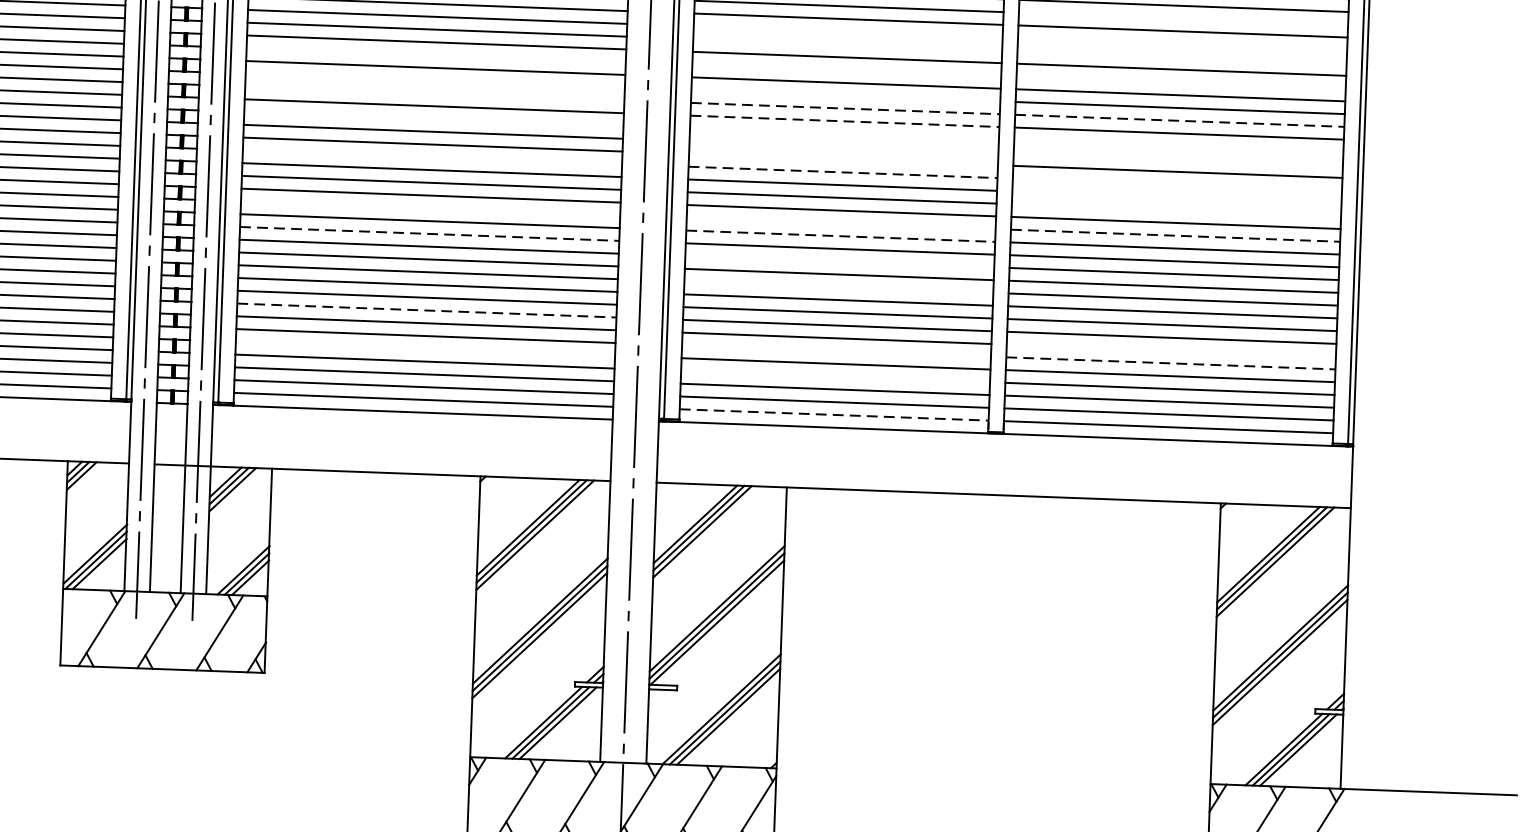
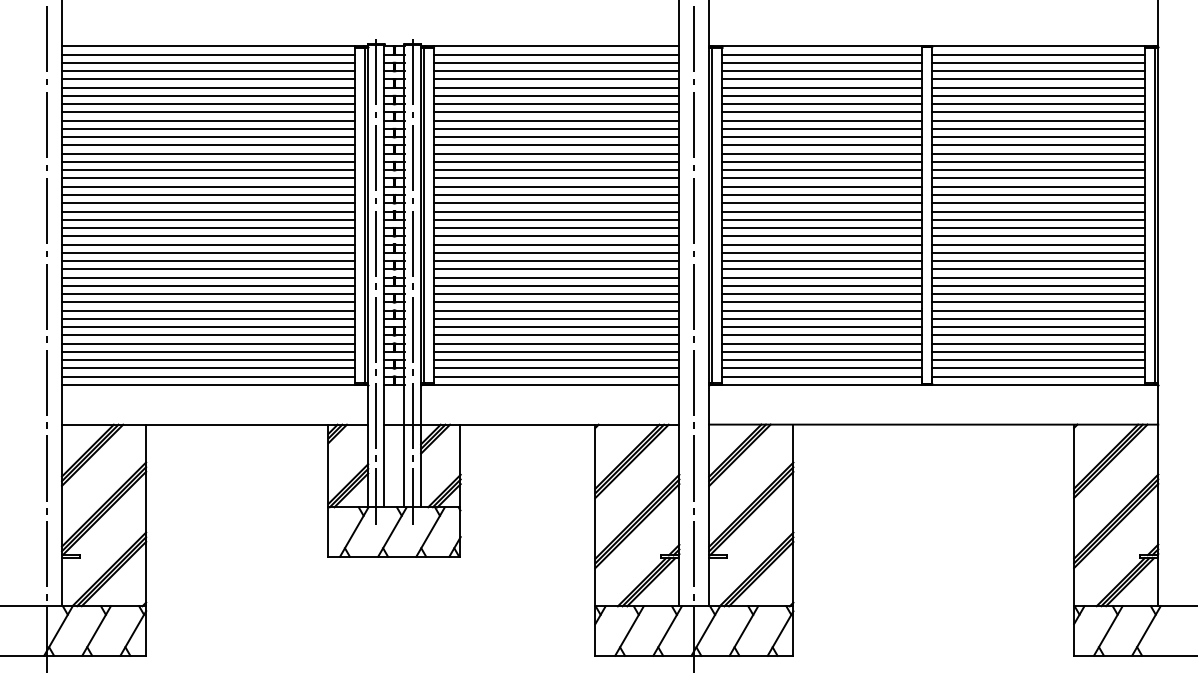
line: (1183, 18) -> (1038, 112), added
line: (848, 31) -> (822, 128), added
line: (1182, 43) -> (1038, 128), added
line: (848, 45) -> (822, 137), added
line: (435, 54) -> (556, 153), added
line: (1182, 57) -> (1038, 137), added
line: (847, 69) -> (822, 153), added
line: (434, 81) -> (556, 170), added
line: (1181, 82) -> (1038, 153), added
line: (434, 93) -> (556, 178), added
line: (846, 96) -> (822, 170), added
line: (845, 108) -> (822, 178), dashed -> solid
line: (433, 119) -> (556, 195), added
line: (845, 120) -> (822, 186), dashed -> solid
line: (1181, 120) -> (1039, 178), dashed -> solid
line: (844, 134) -> (822, 195), added
line: (844, 147) -> (822, 203), added
line: (1178, 147) -> (1038, 195), added
line: (432, 156) -> (556, 219), added
line: (843, 159) -> (822, 211), added
line: (1178, 159) -> (1038, 203), added
line: (843, 171) -> (822, 219), dashed -> solid
line: (1177, 184) -> (1038, 219), added
line: (1176, 198) -> (1038, 228), added
line: (430, 207) -> (556, 252), added
line: (1176, 210) -> (1038, 236), added
line: (841, 223) -> (822, 252), added
line: (429, 234) -> (556, 269), dashed -> solid
line: (1177, 235) -> (1039, 252), dashed -> solid
line: (841, 236) -> (822, 261), dashed -> solid
line: (840, 261) -> (822, 277), added
line: (839, 287) -> (822, 294), added
line: (426, 309) -> (556, 318), dashed -> solid
line: (425, 348) -> (556, 343), added
line: (836, 351) -> (822, 335), added
line: (1171, 351) -> (1038, 327), added
line: (1172, 363) -> (1039, 335), dashed -> solid
line: (835, 376) -> (822, 351), added
line: (834, 414) -> (822, 376), dashed -> solid

